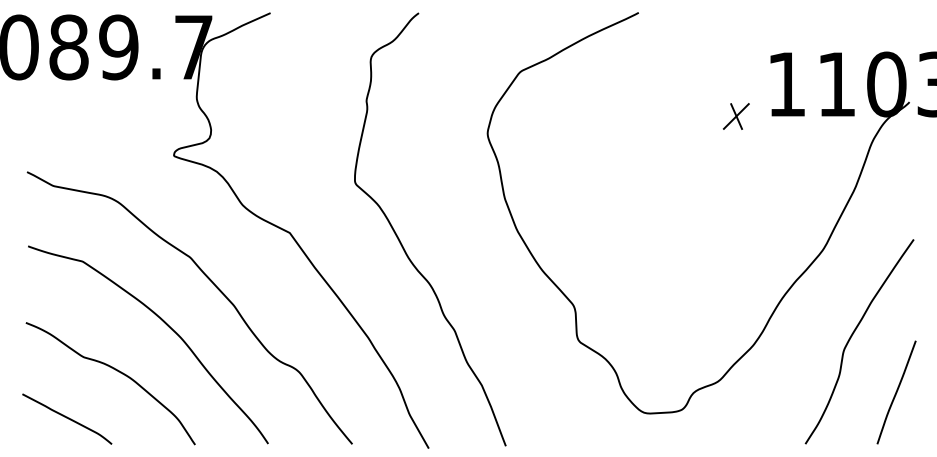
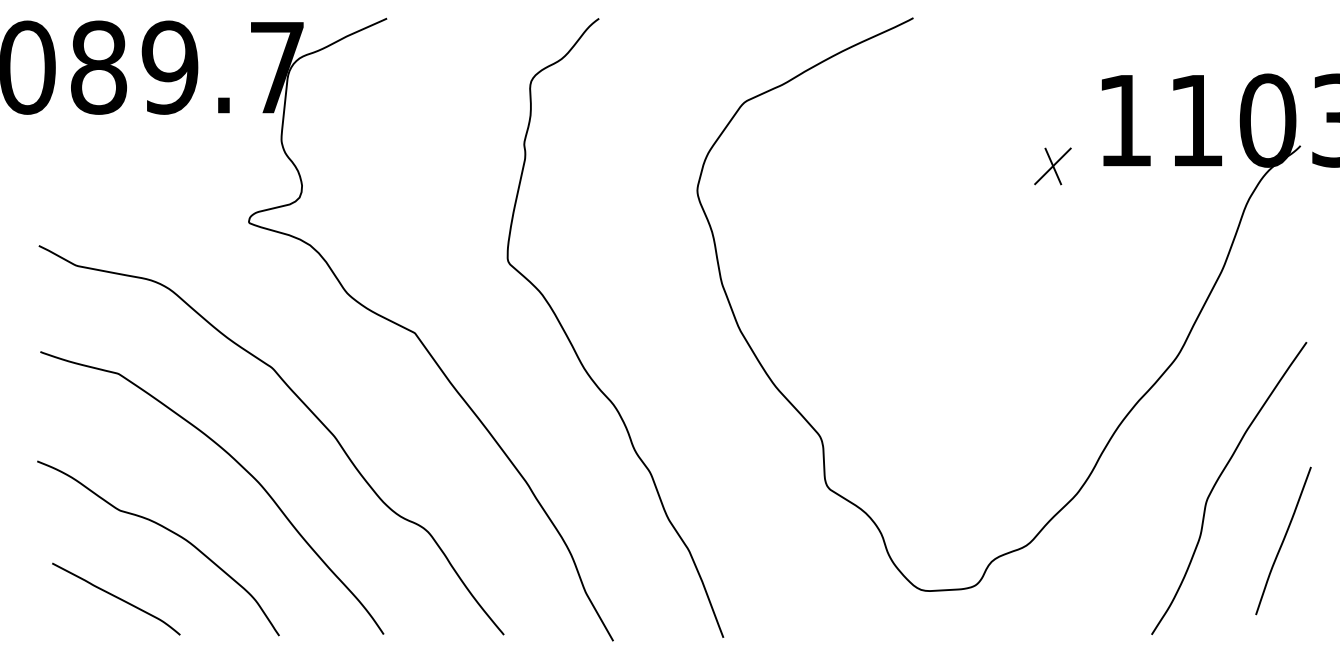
curve: (896, 392) -> (1283, 540), moved
curve: (67, 418) -> (116, 598), moved

